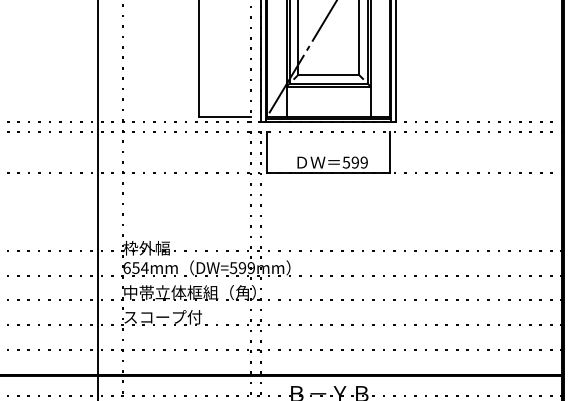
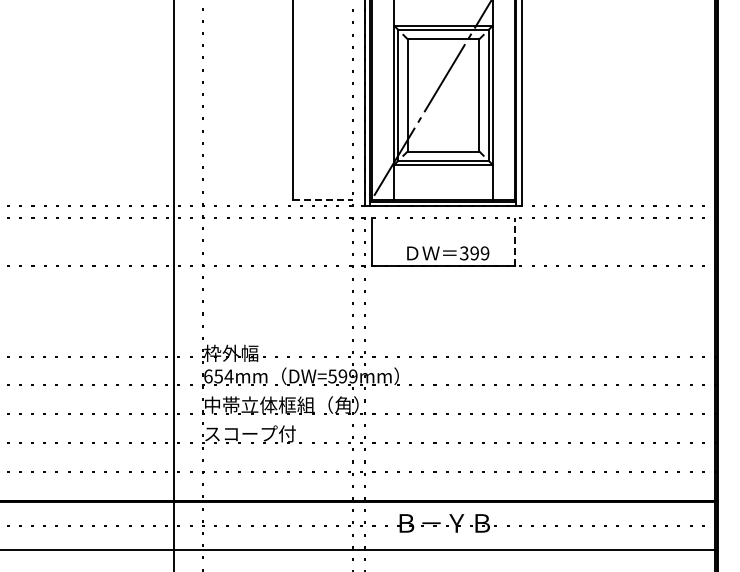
line: (225, 117) -> (323, 200), solid -> dashed
line: (390, 152) -> (515, 241), solid -> dashed
text: (346, 161) -> (464, 252), 599 -> 399

